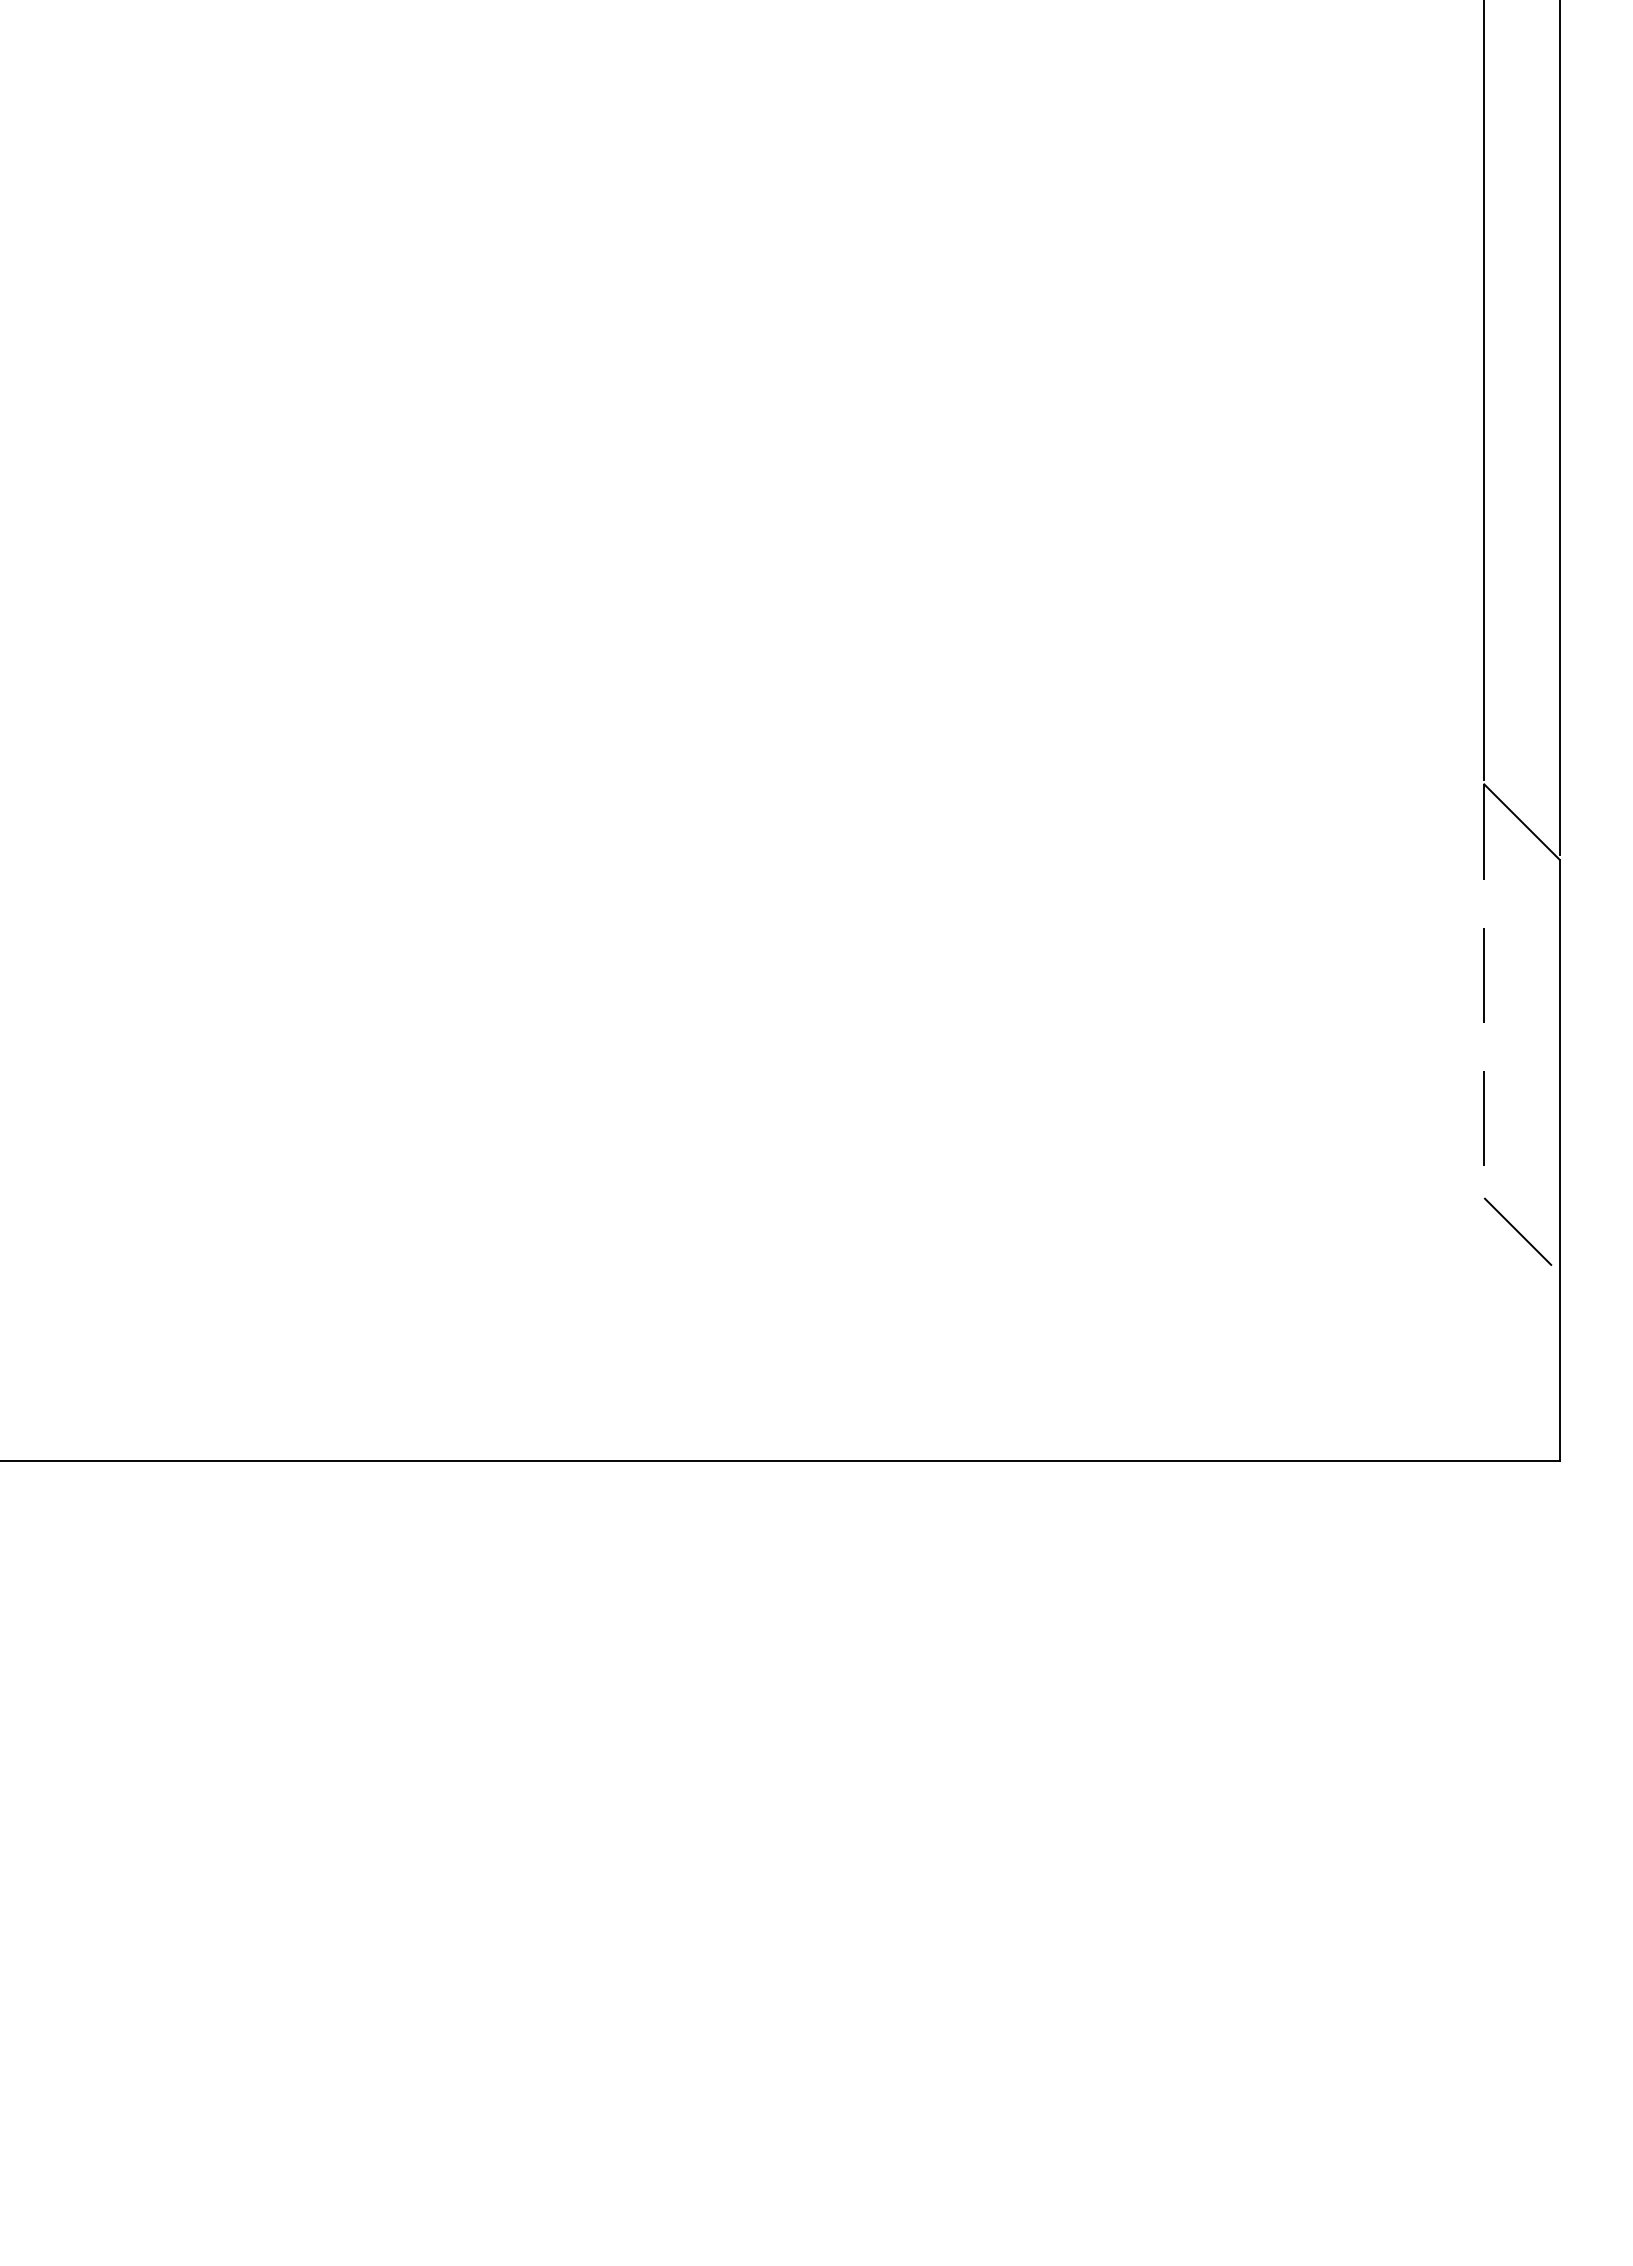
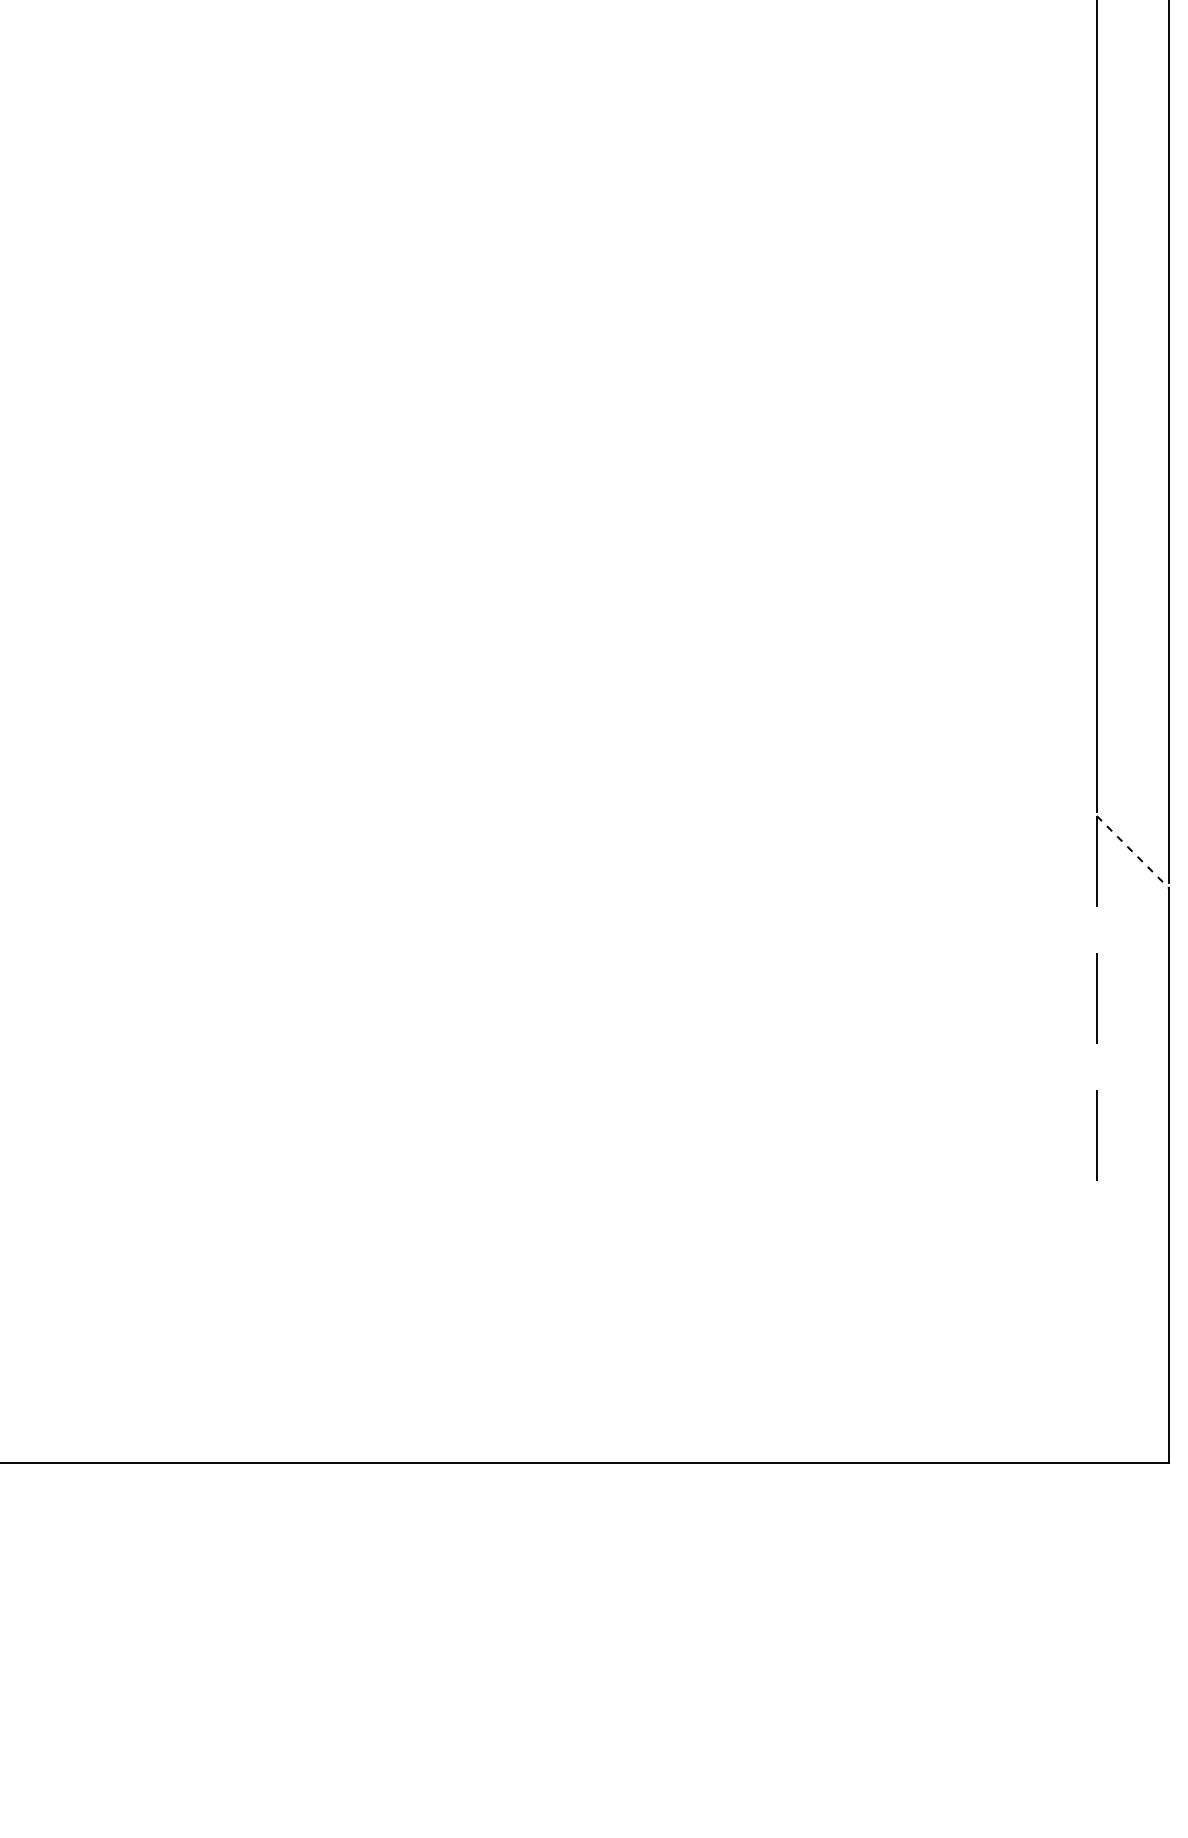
line: (1522, 822) -> (1133, 852), solid -> dashed
line: (1521, 1235) -> (1132, 1247), removed

